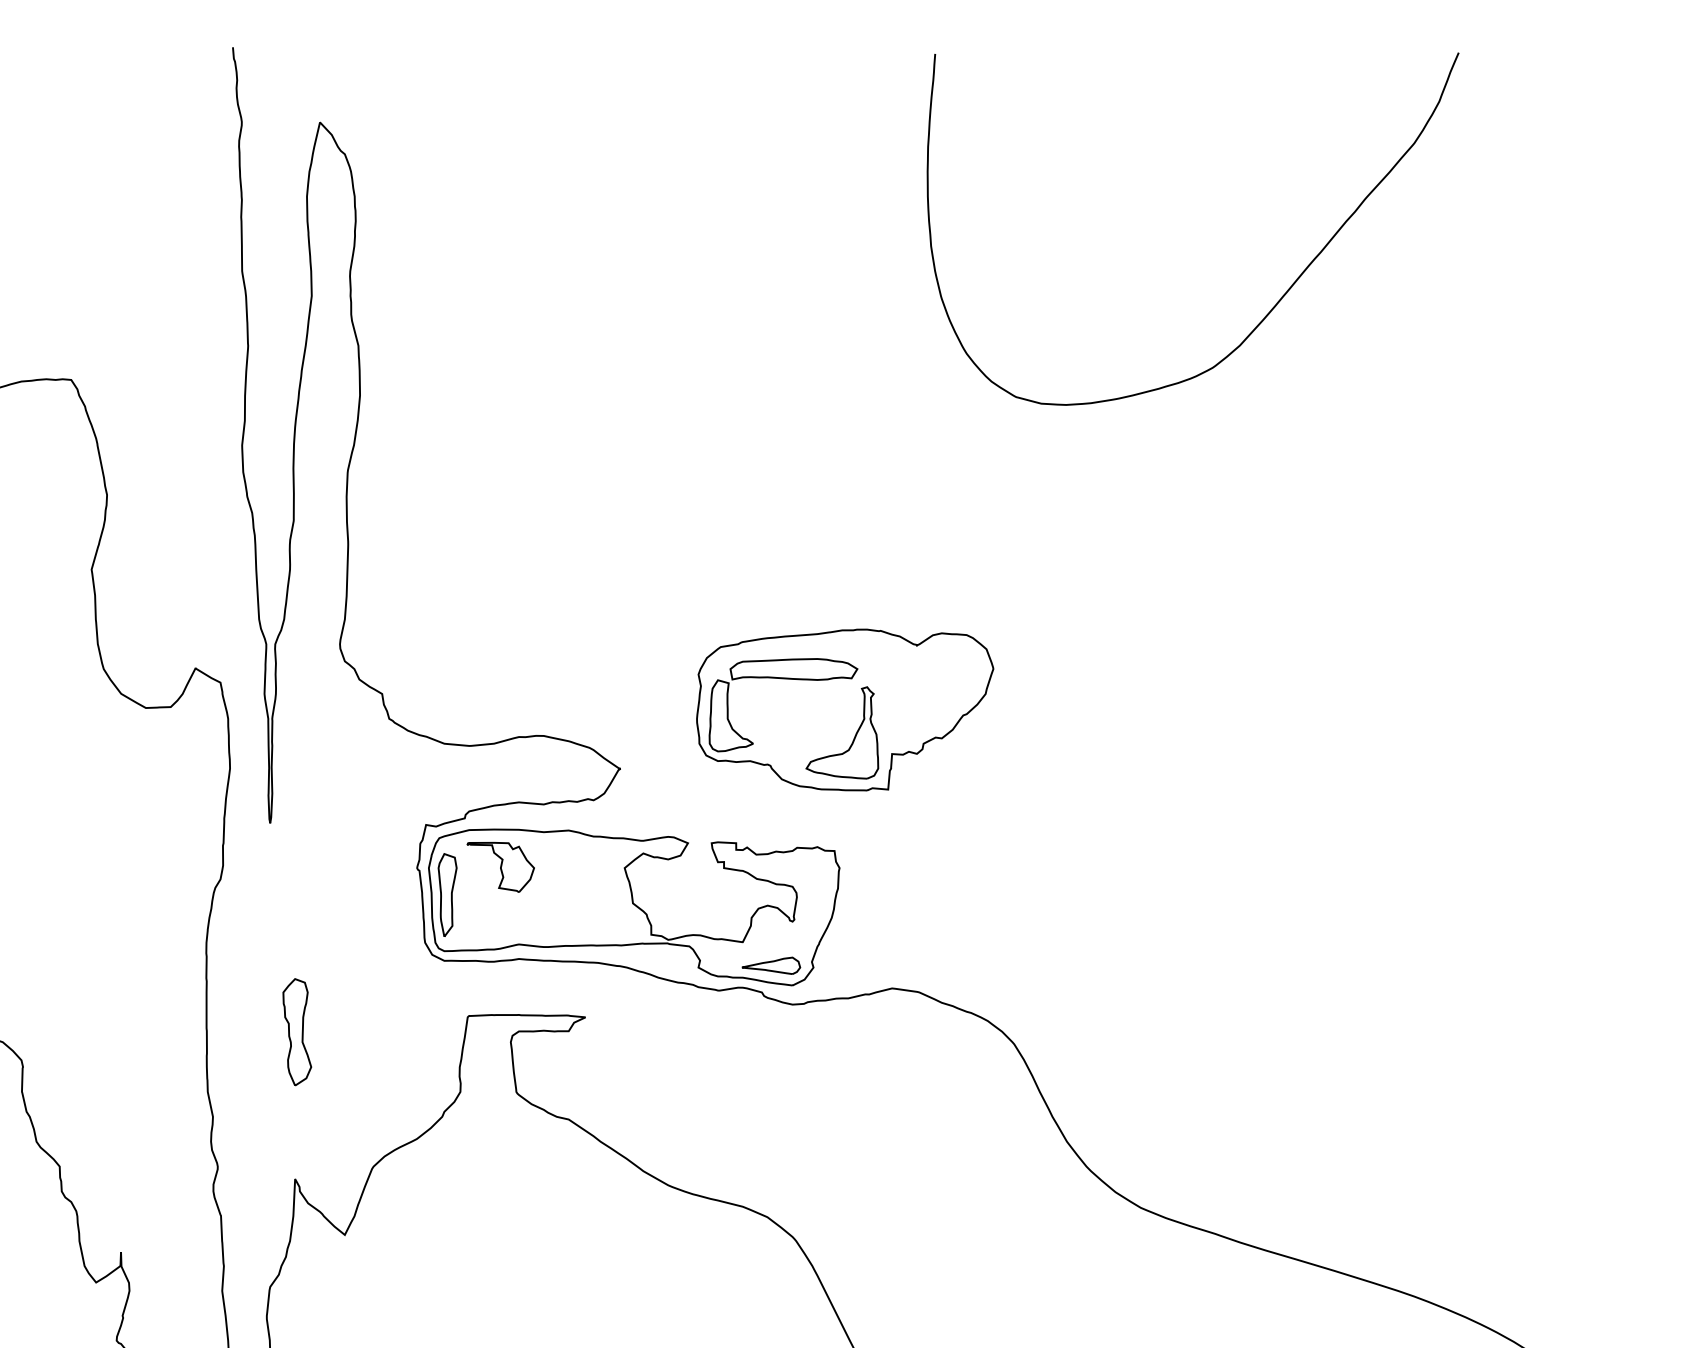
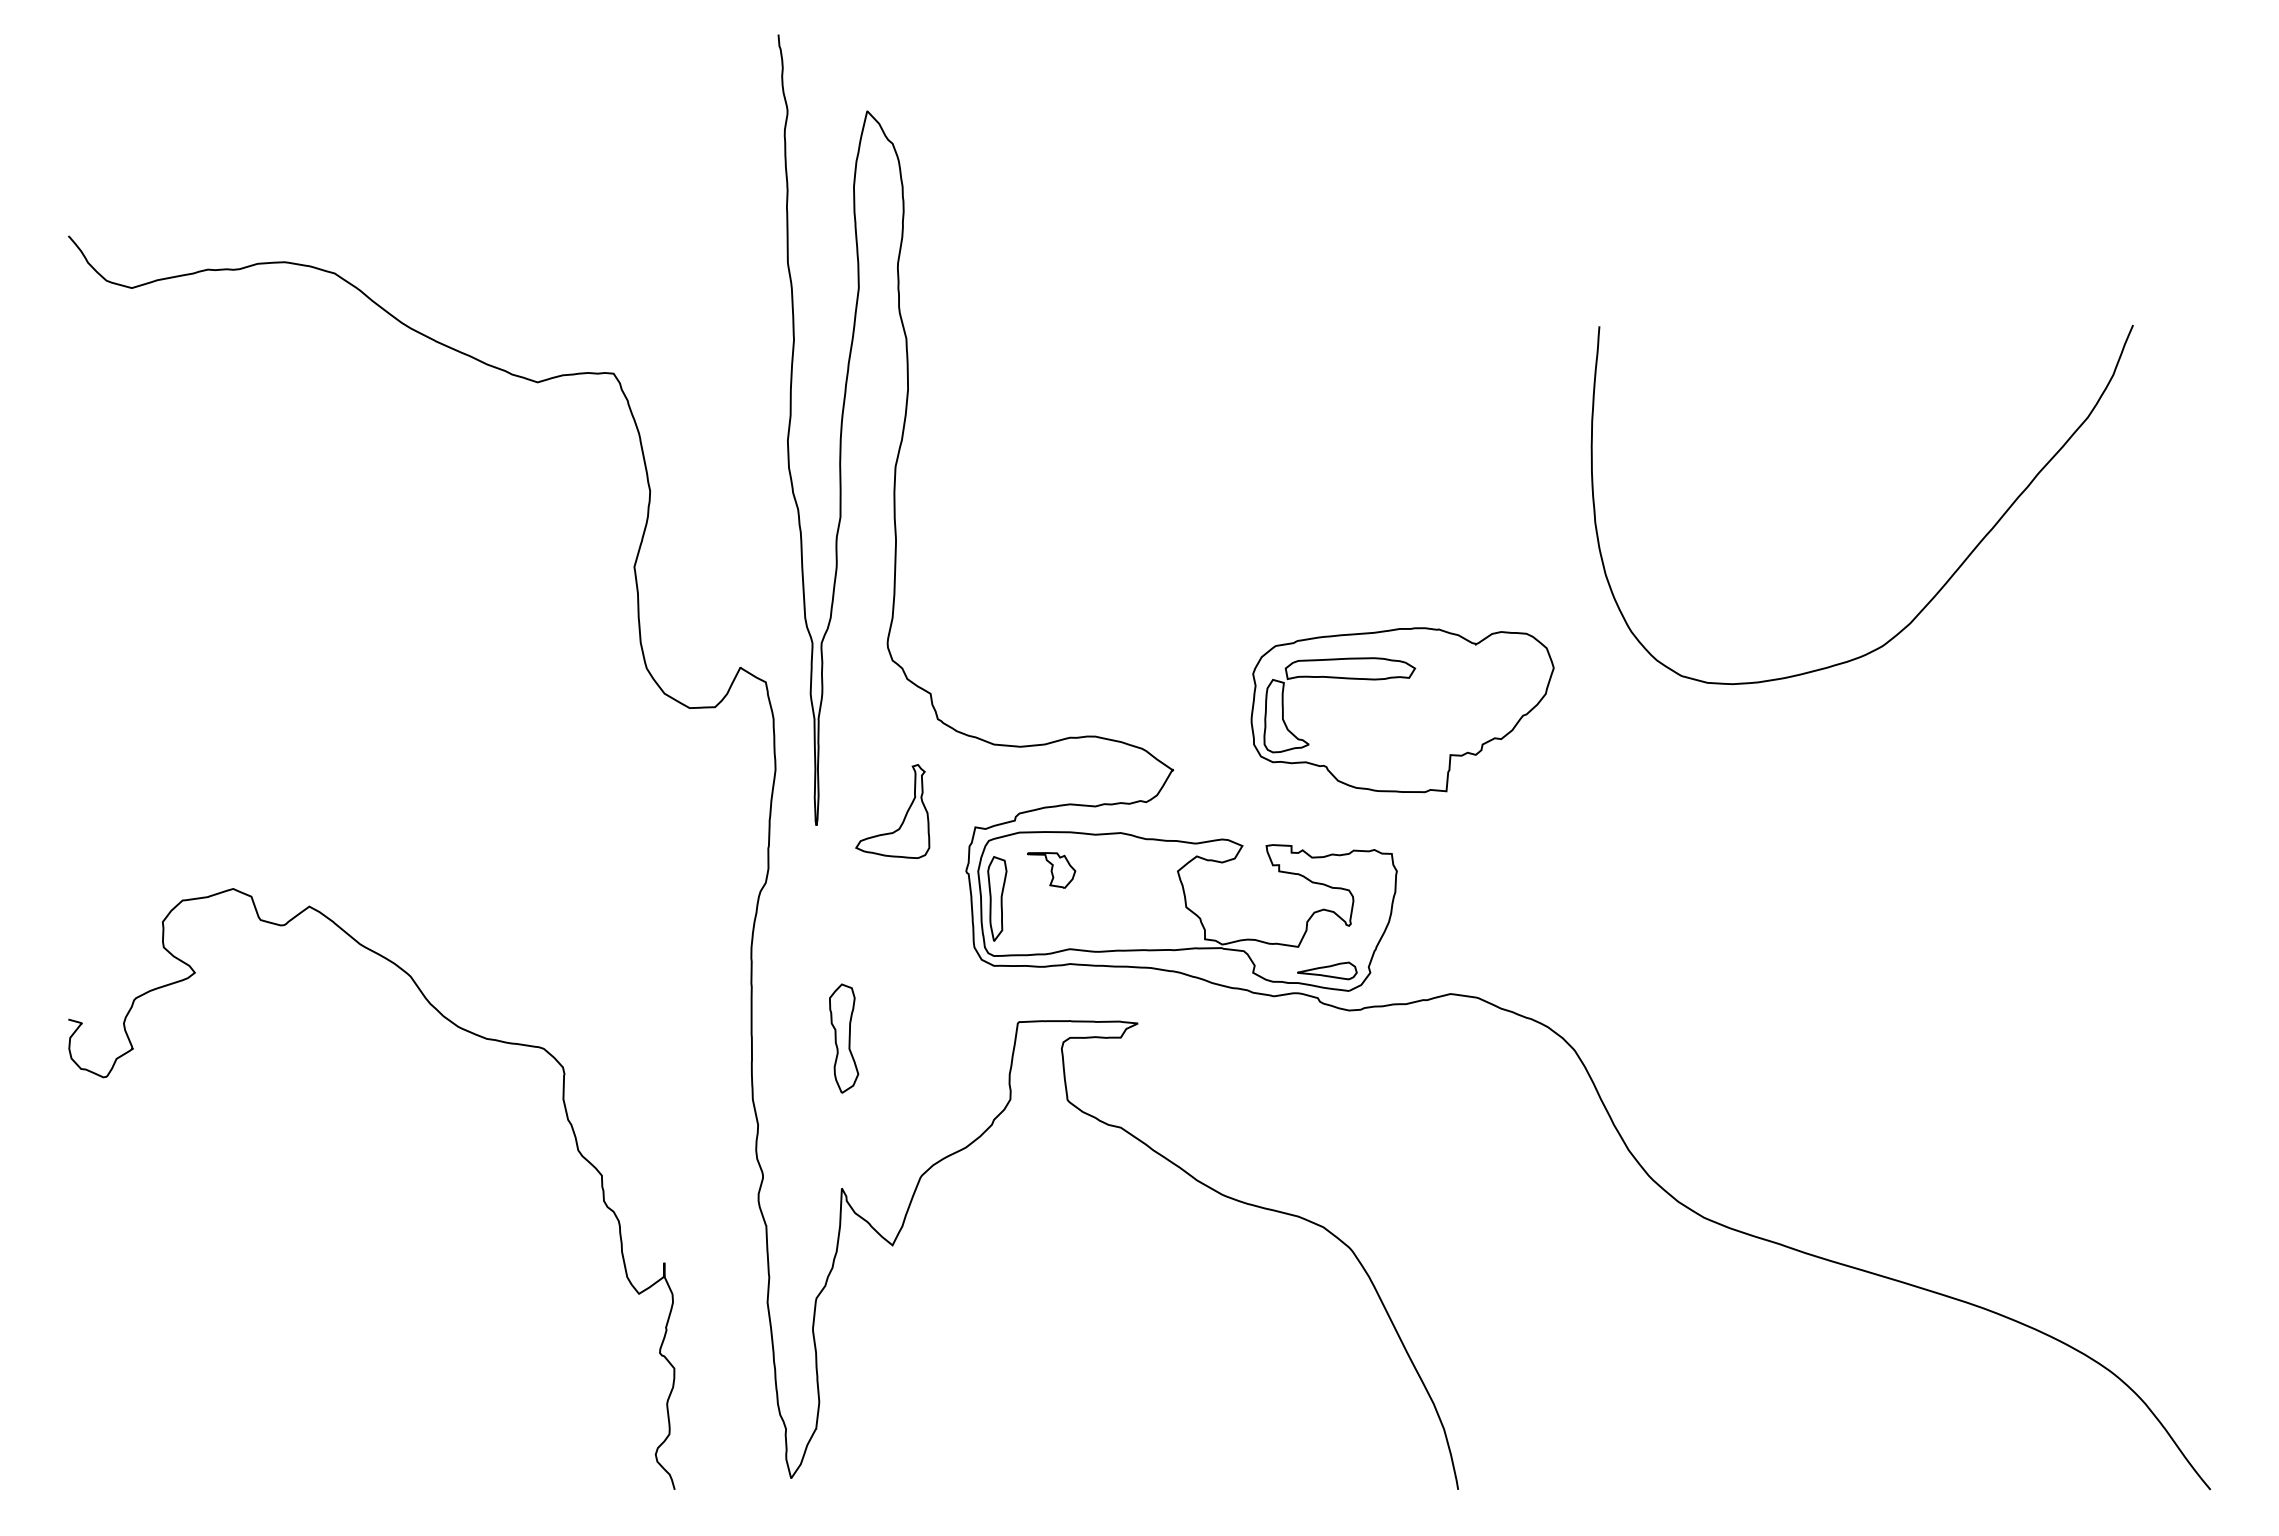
curve: (1277, 301) -> (1948, 578), moved
part: (853, 737) -> (904, 816), moved
part: (500, 867) -> (1051, 870), size x0.7

